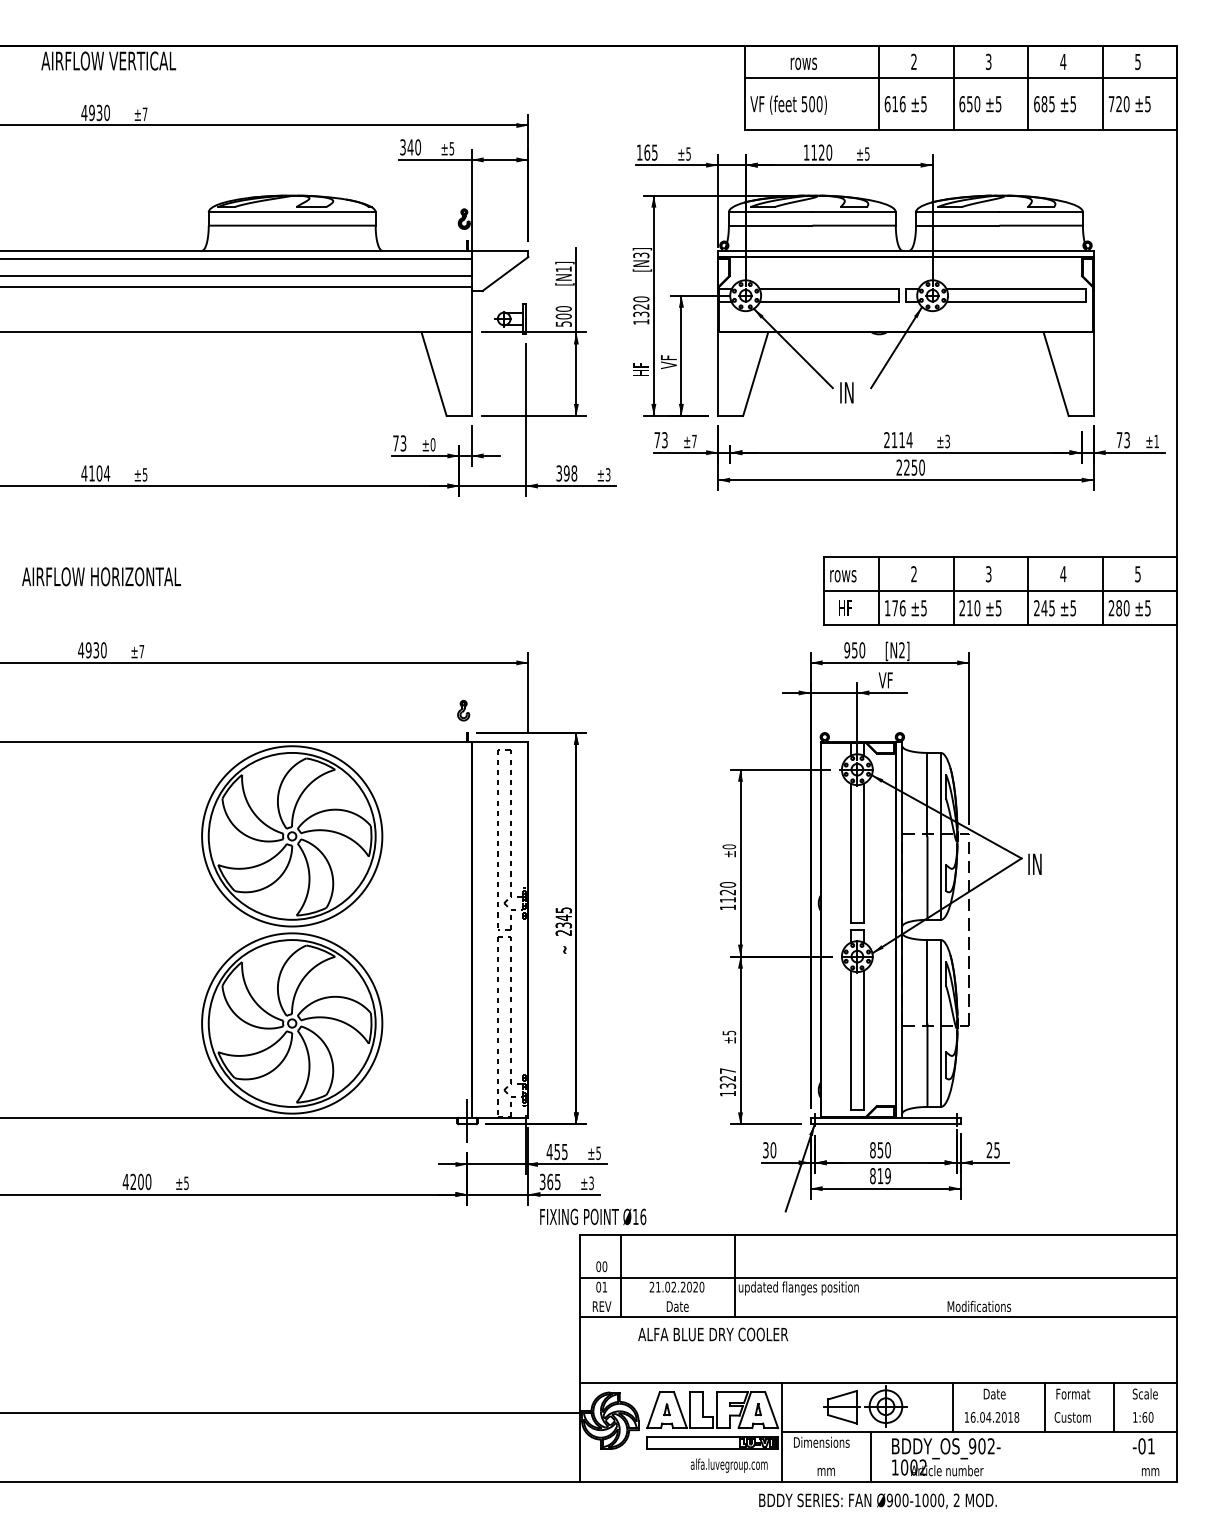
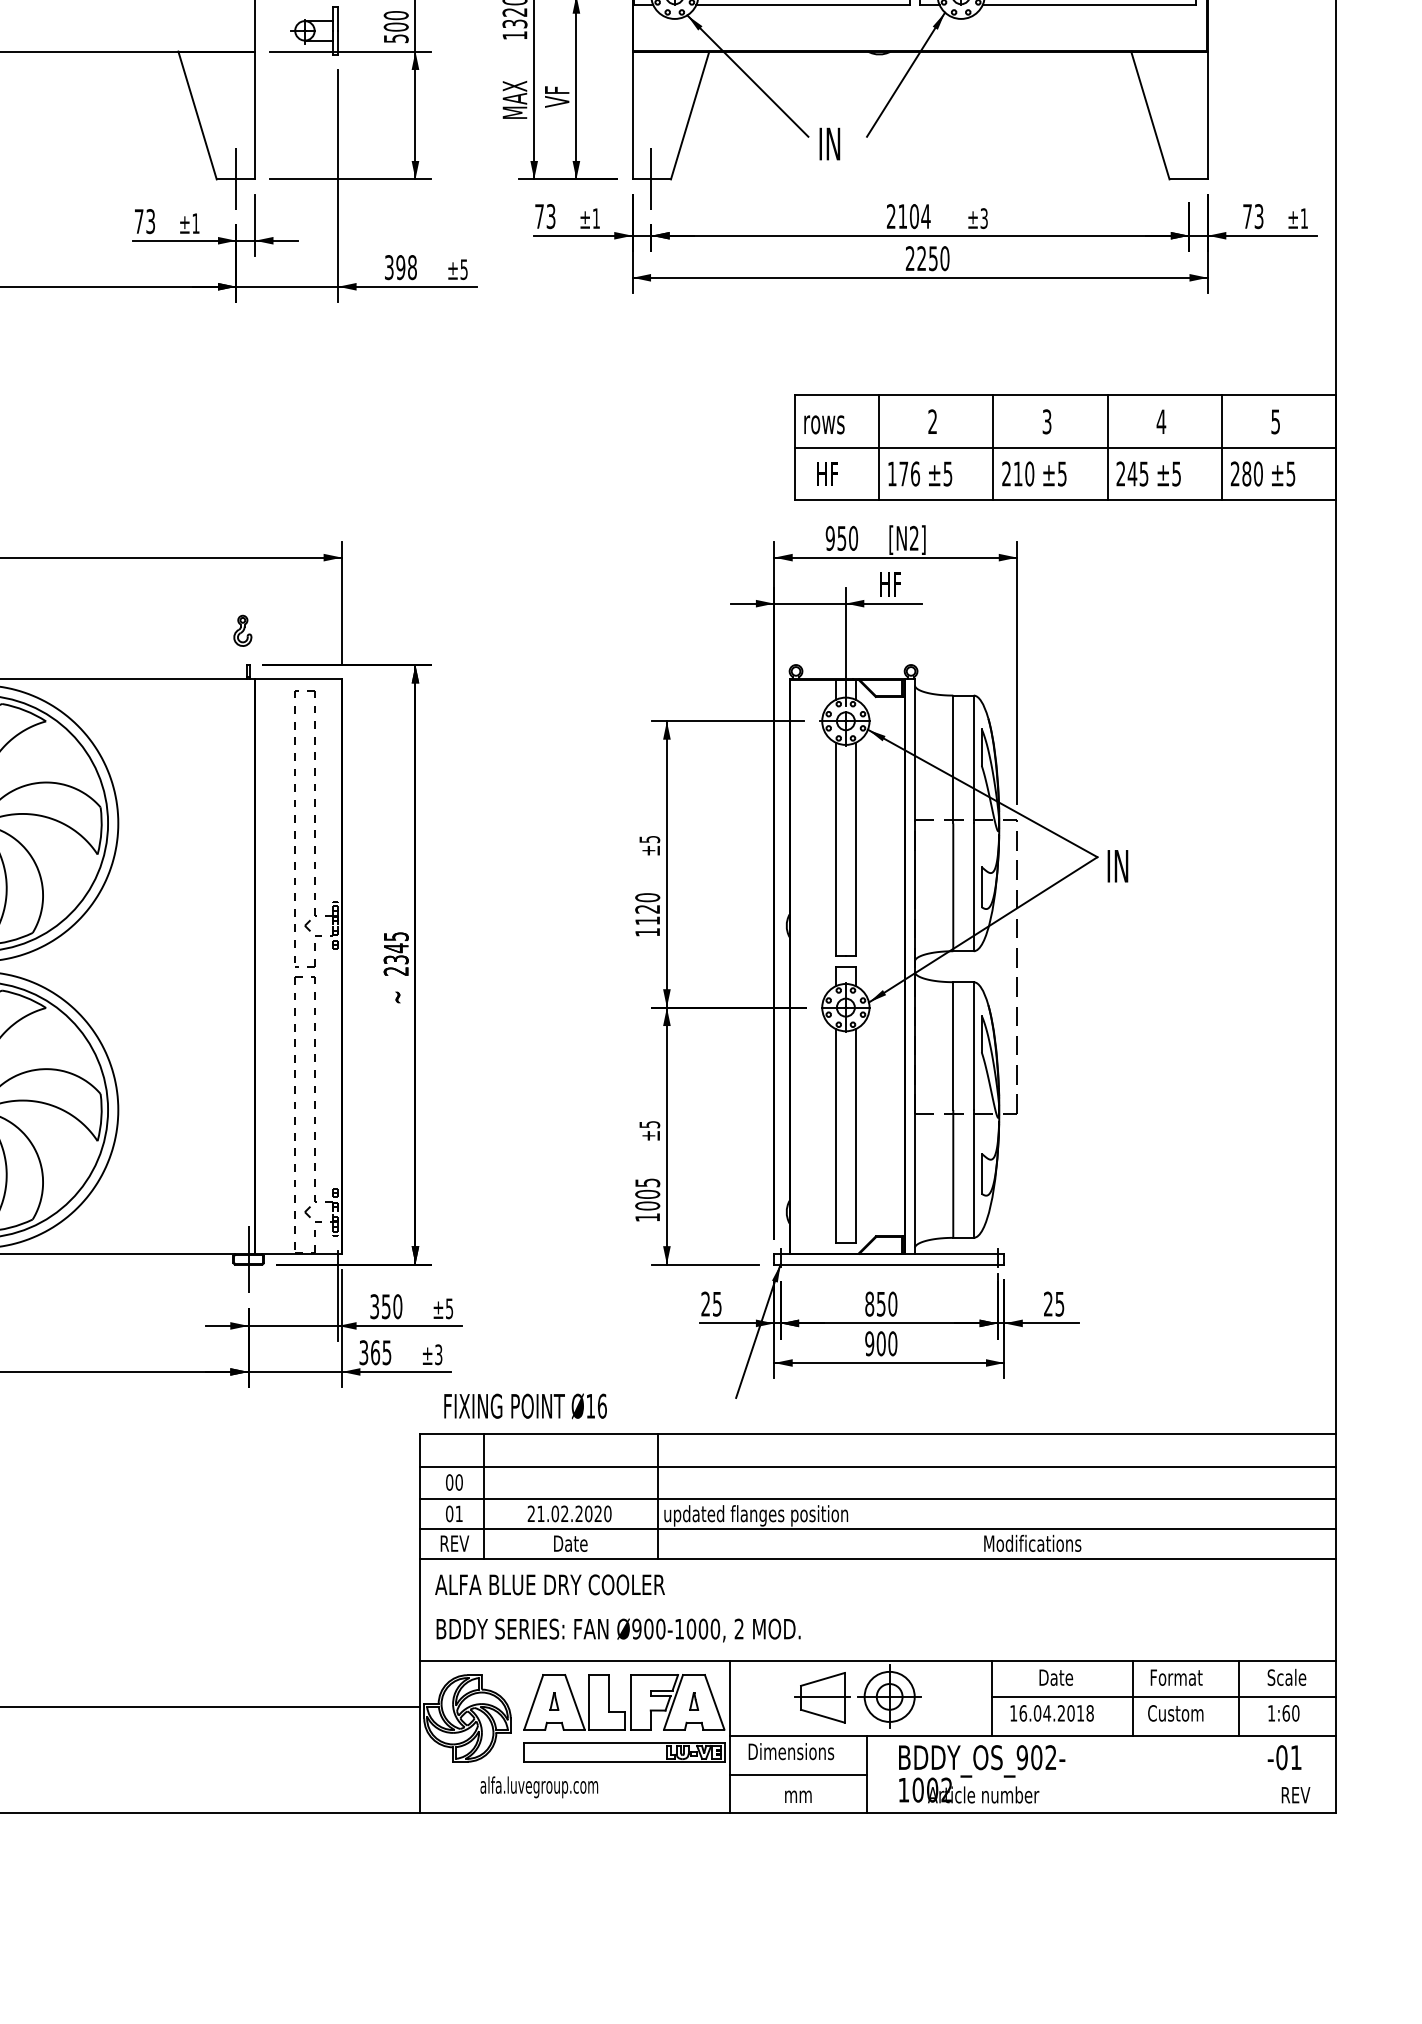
text: (641, 363) -> (515, 99), HF -> MAX
line: (459, 415) -> (236, 178), added
line: (730, 415) -> (651, 178), added
text: (902, 440) -> (915, 217), 2114 -> 2104
text: (694, 441) -> (596, 218), ±7 -> ±1
text: (432, 444) -> (195, 223), ±0 -> ±1
text: (608, 474) -> (464, 269), ±3 -> ±5
text: (885, 680) -> (888, 584), VF -> HF
text: (729, 846) -> (650, 838), ±0 -> ±5
text: (727, 1078) -> (646, 1194), 1327 -> 1005
text: (769, 1150) -> (711, 1304), 30 -> 25
text: (556, 1151) -> (385, 1306), 455 -> 350
text: (880, 1176) -> (881, 1344), 819 -> 900
text: (593, 1216) -> (525, 1405), moved
line: (878, 1256) -> (878, 1466), added
line: (878, 1297) -> (878, 1529), added
text: (713, 1334) -> (550, 1584), moved
line: (1064, 1406) -> (1163, 1696), added
line: (826, 1457) -> (798, 1774), added
text: (728, 1465) -> (538, 1787), moved
text: (1151, 1470) -> (1296, 1794), mm -> REV
text: (877, 1501) -> (617, 1630), moved

